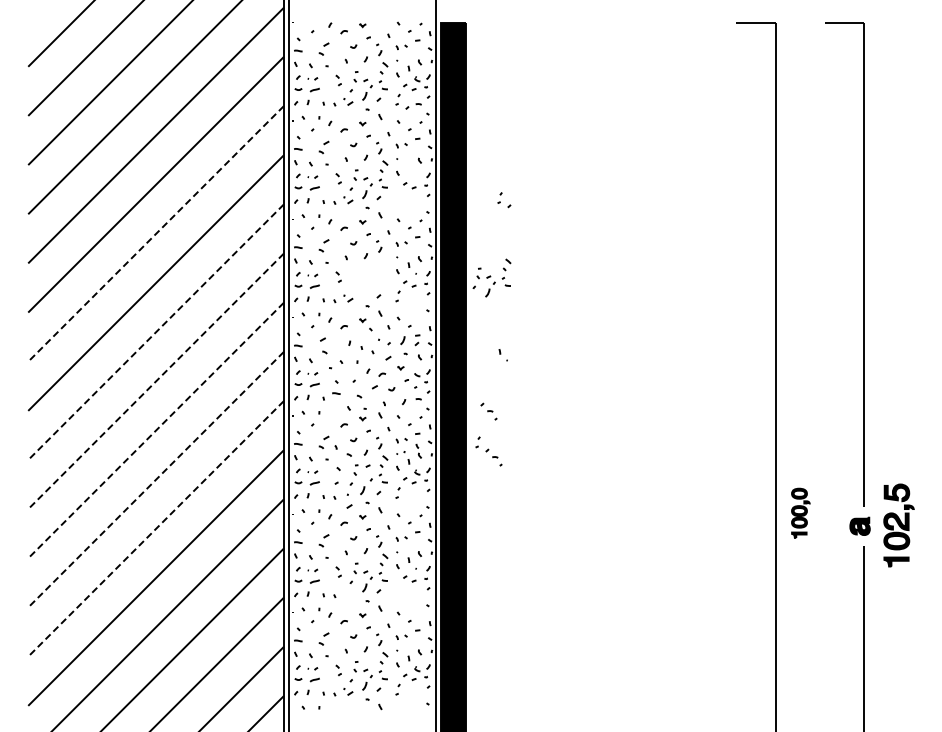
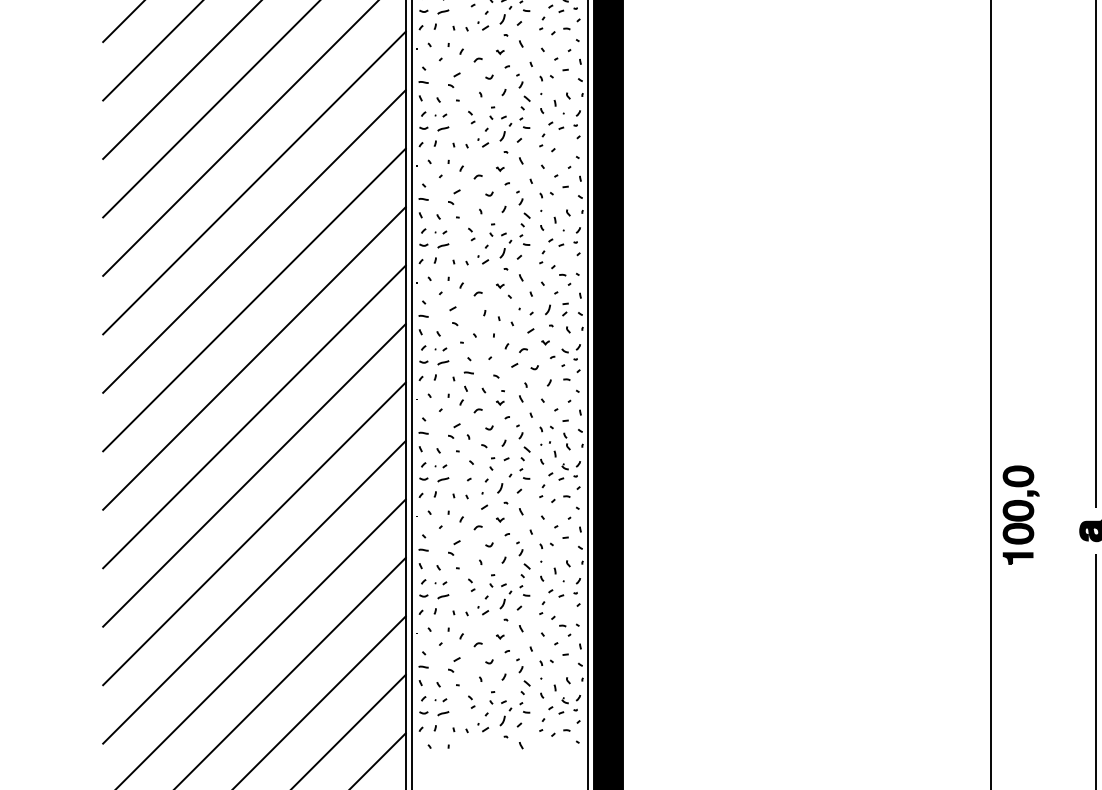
part: (504, 200) -> (547, 143), moved
line: (156, 233) -> (254, 182), dashed -> solid
part: (491, 277) -> (507, 234), moved
line: (156, 332) -> (254, 300), dashed -> solid
part: (502, 355) -> (558, 107), moved
line: (156, 381) -> (254, 358), dashed -> solid
part: (488, 411) -> (560, 275), moved
part: (331, 412) -> (463, 395), added
line: (156, 430) -> (254, 416), dashed -> solid
part: (488, 451) -> (554, 619), moved
line: (156, 479) -> (254, 475), dashed -> solid
part: (413, 499) -> (560, 498), added
part: (800, 513) -> (1020, 515), size x1.67
line: (156, 528) -> (254, 533), dashed -> solid
part: (348, 593) -> (483, 610), added
part: (413, 696) -> (560, 733), added

